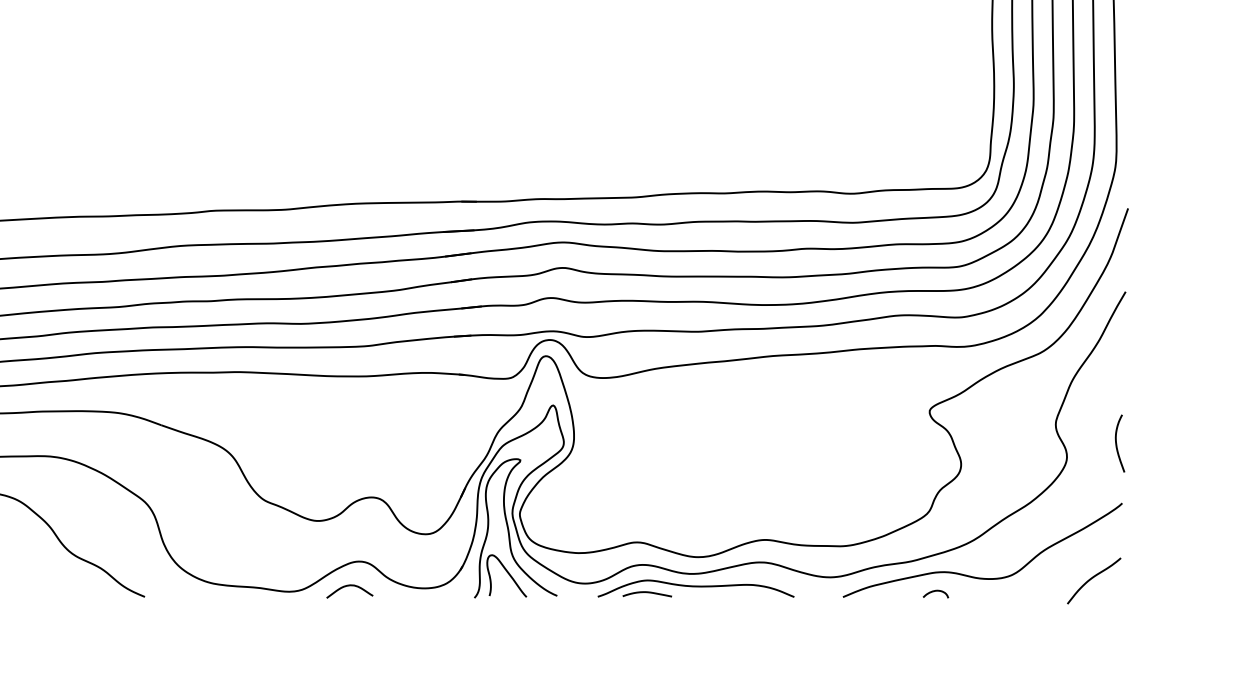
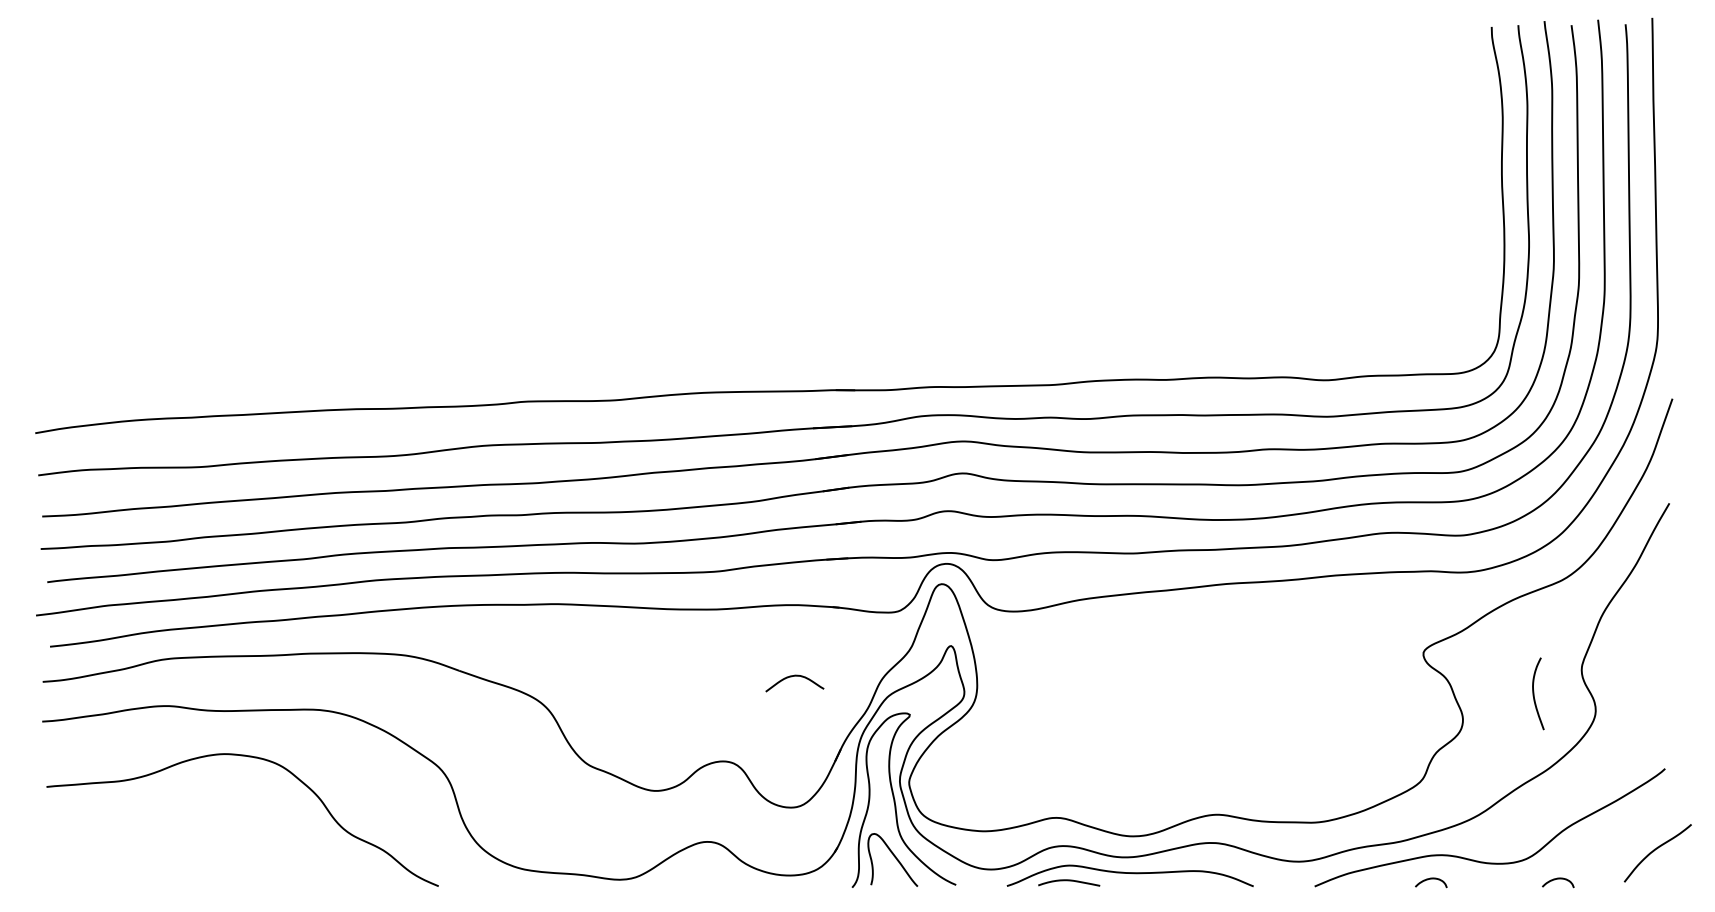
curve: (1116, 443) -> (1534, 693), moved
curve: (1092, 578) -> (1655, 850), moved
curve: (347, 586) -> (791, 677), moved
curve: (1037, 591) -> (1558, 879), added

